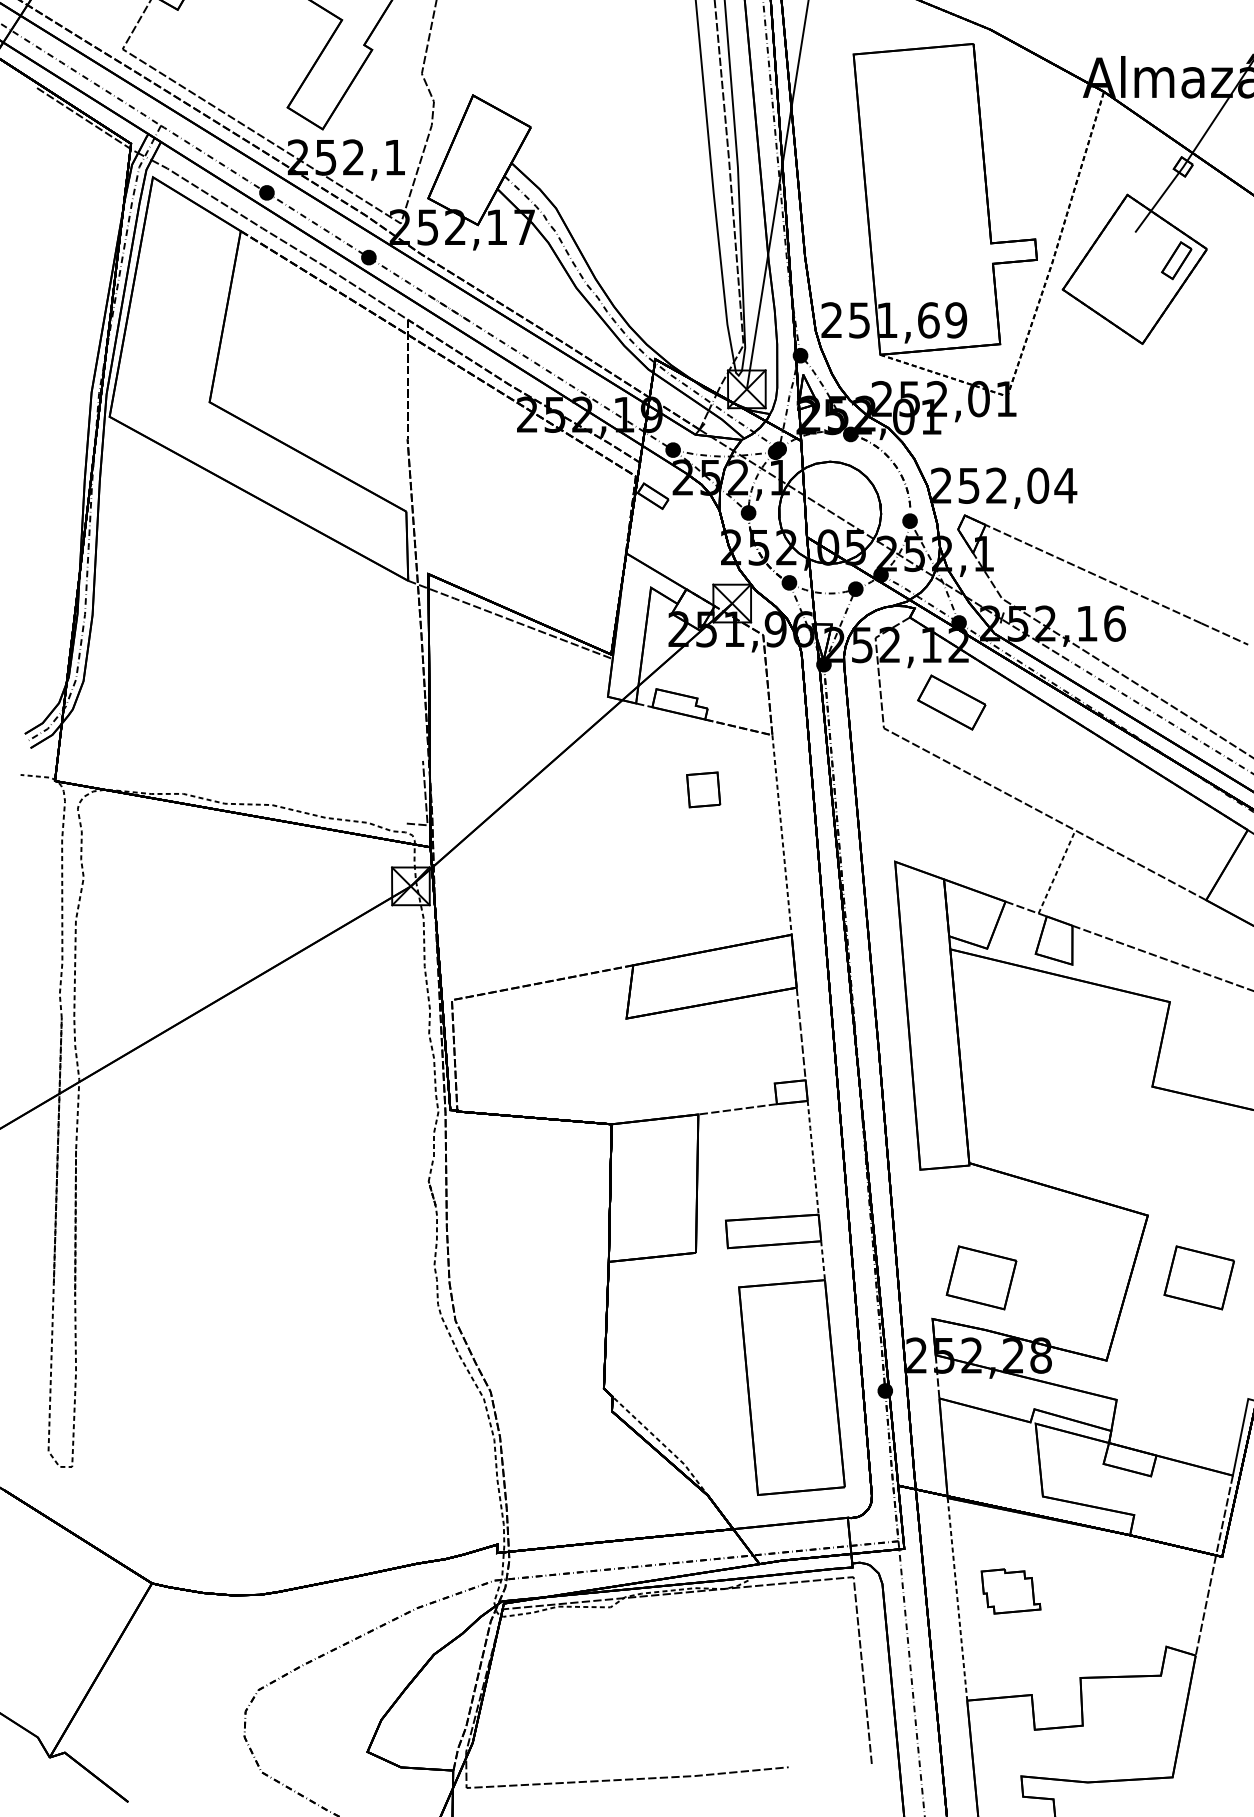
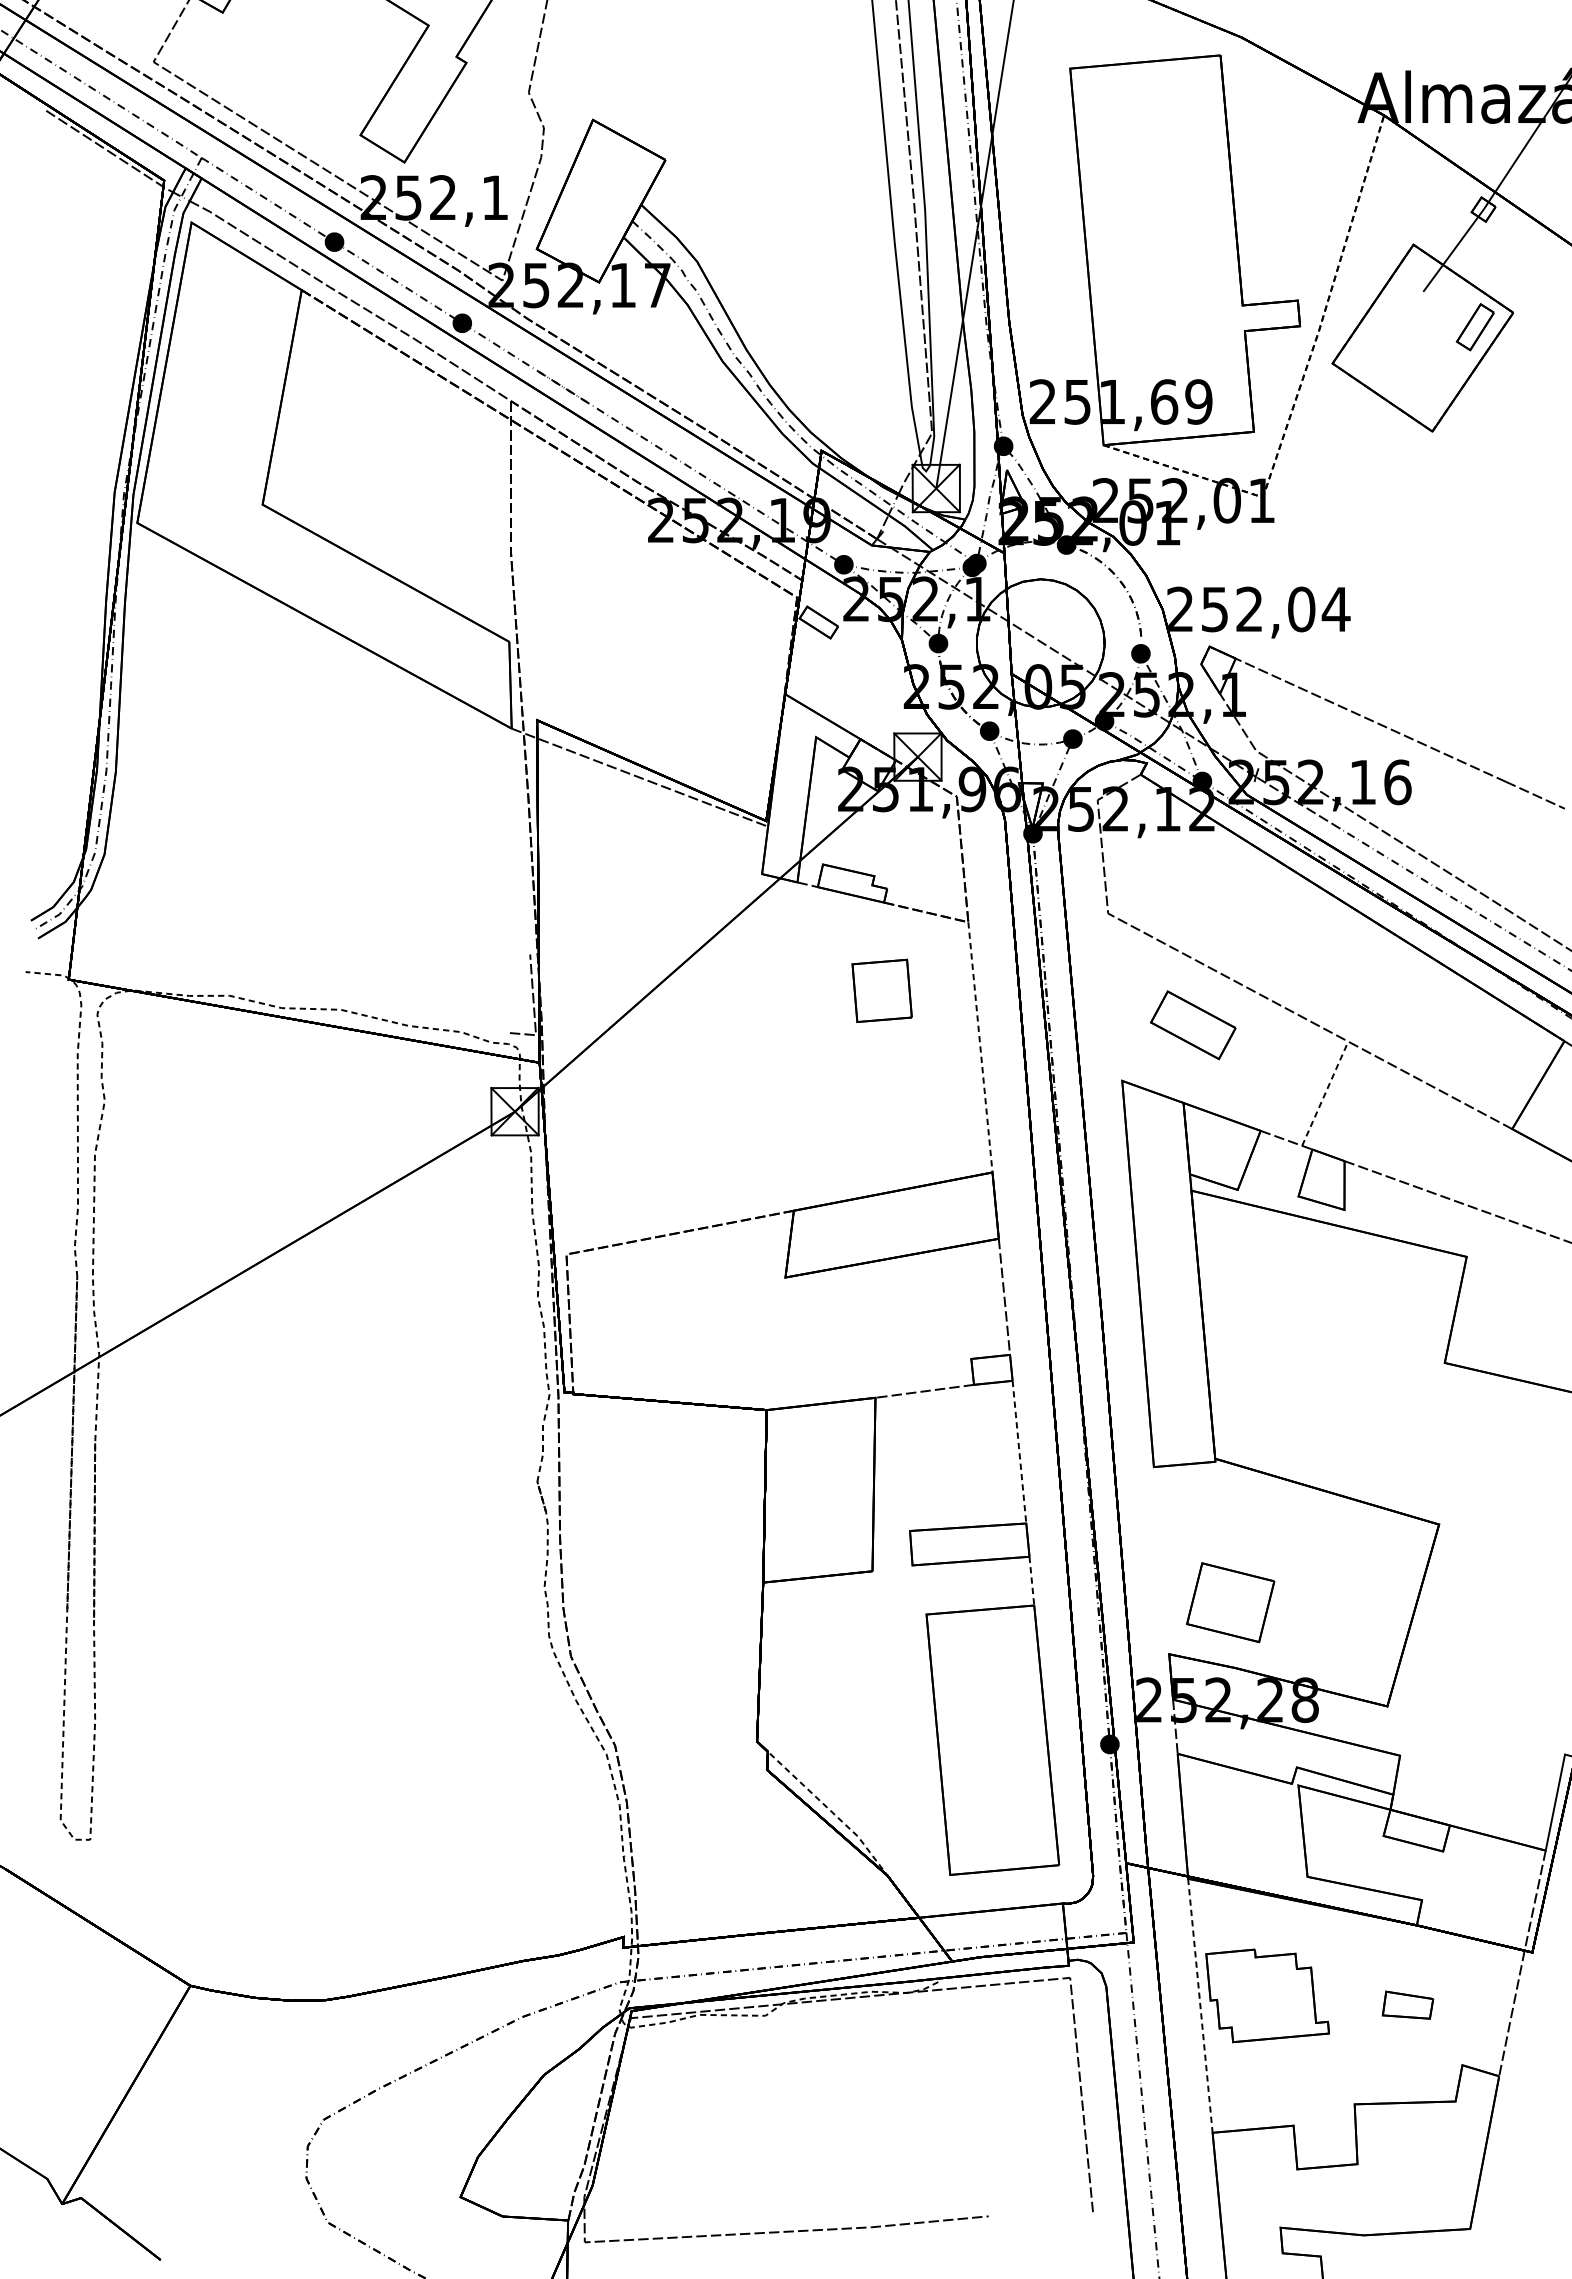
part: (951, 702) -> (1193, 1025), moved
part: (703, 789) -> (881, 990), size x1.43
part: (1199, 1277) -> (1503, 1602), removed
part: (1010, 1591) -> (1267, 1995), size x1.67
part: (1122, 1598) -> (1407, 2004), added

